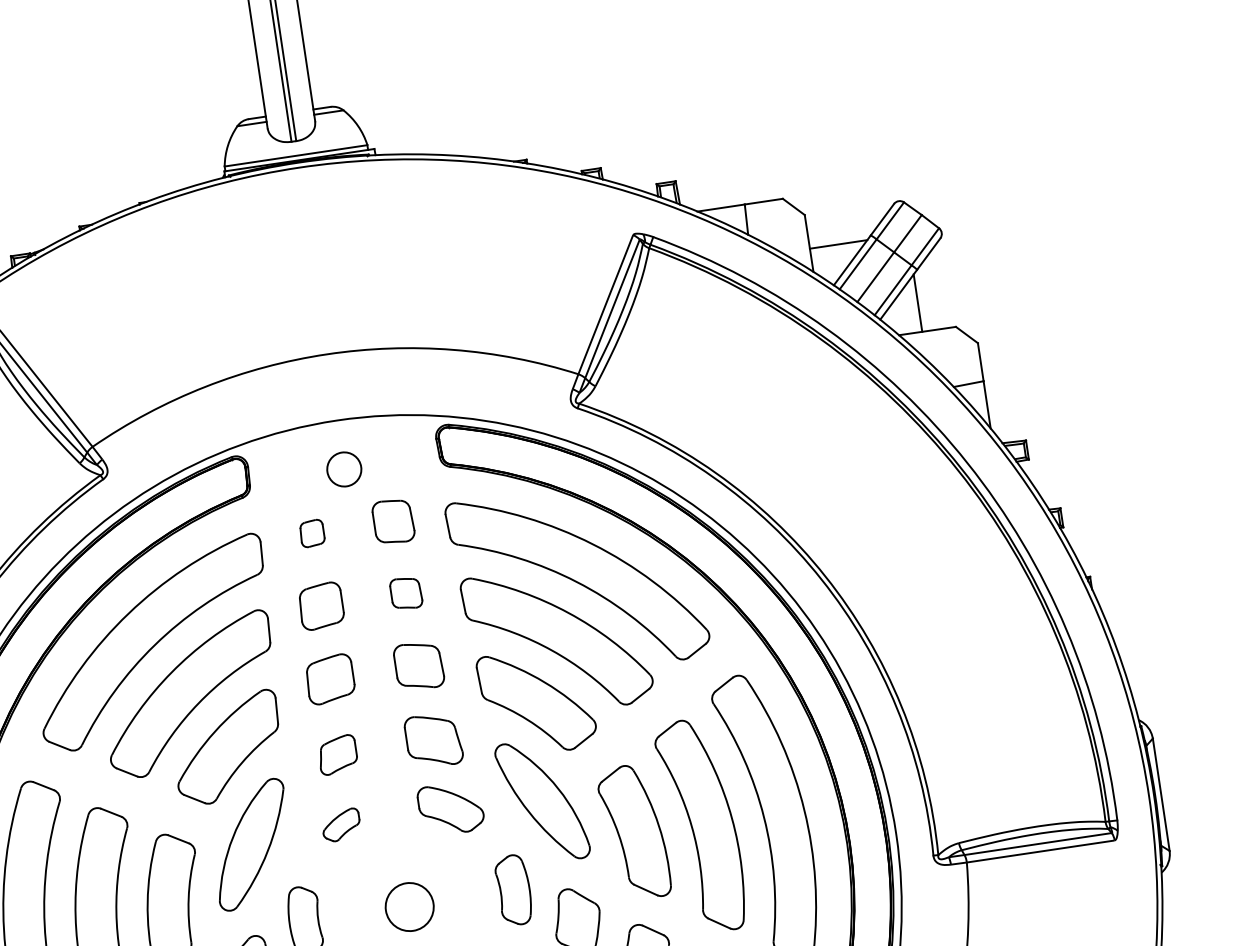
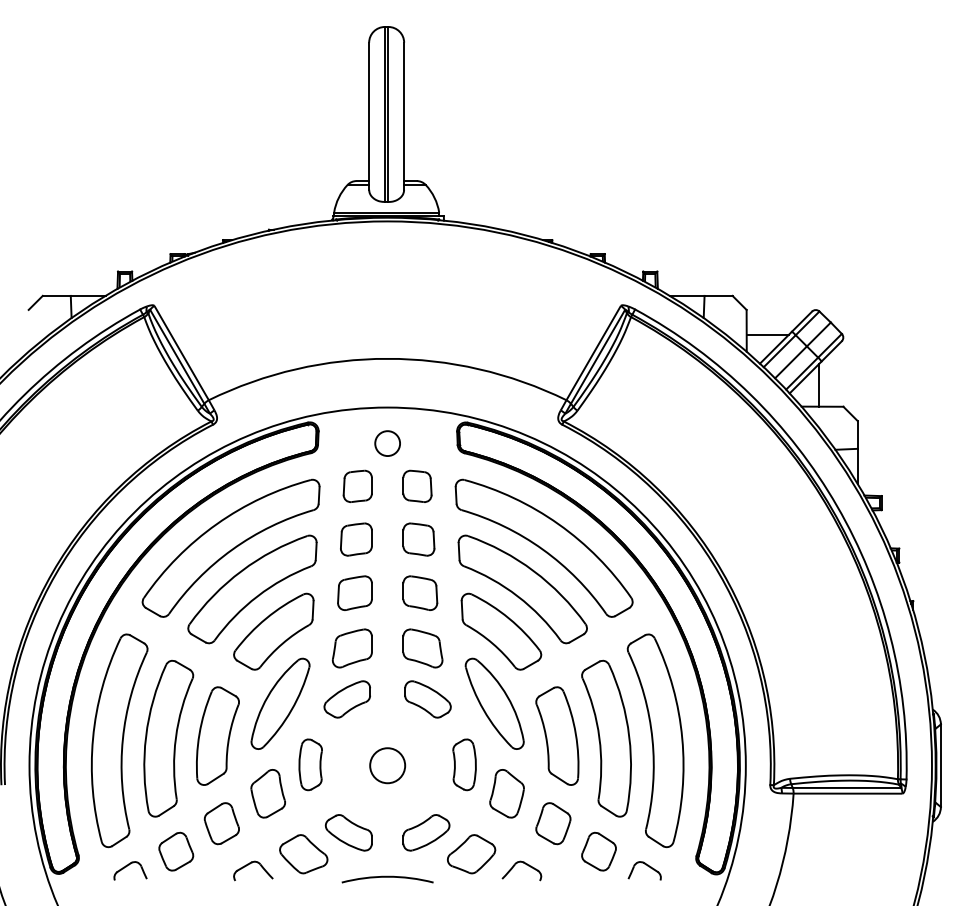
part: (311, 532) -> (357, 485), size x1.67
part: (405, 593) -> (418, 539), size x1.43
part: (336, 755) -> (351, 648), size x1.43
part: (340, 825) -> (346, 699), size x1.67

